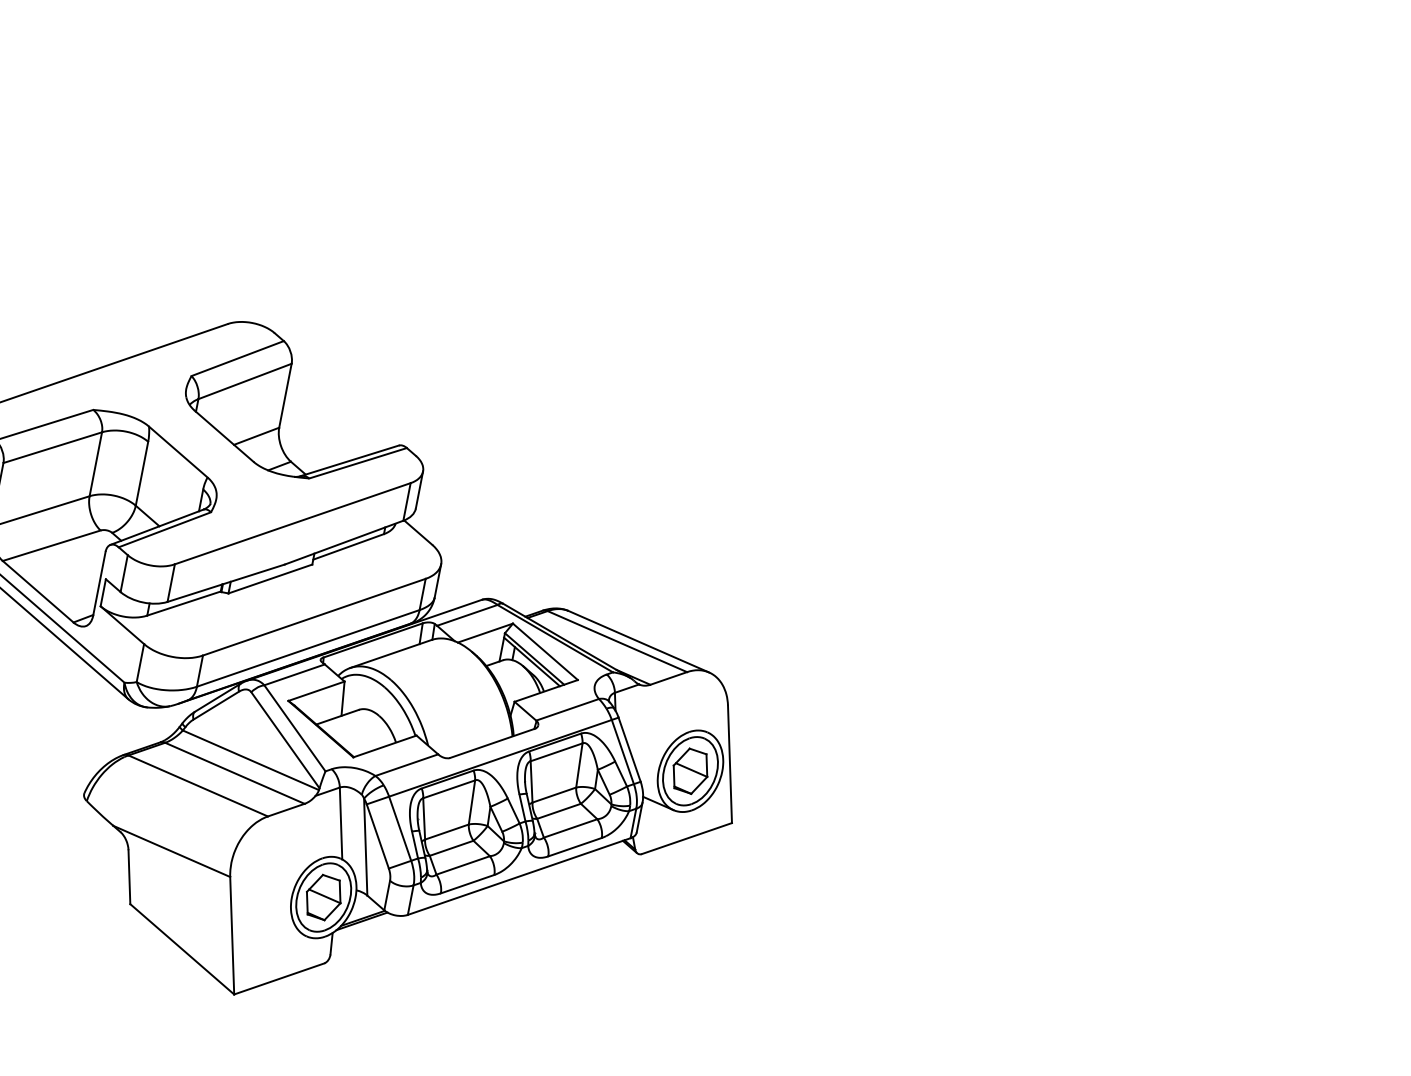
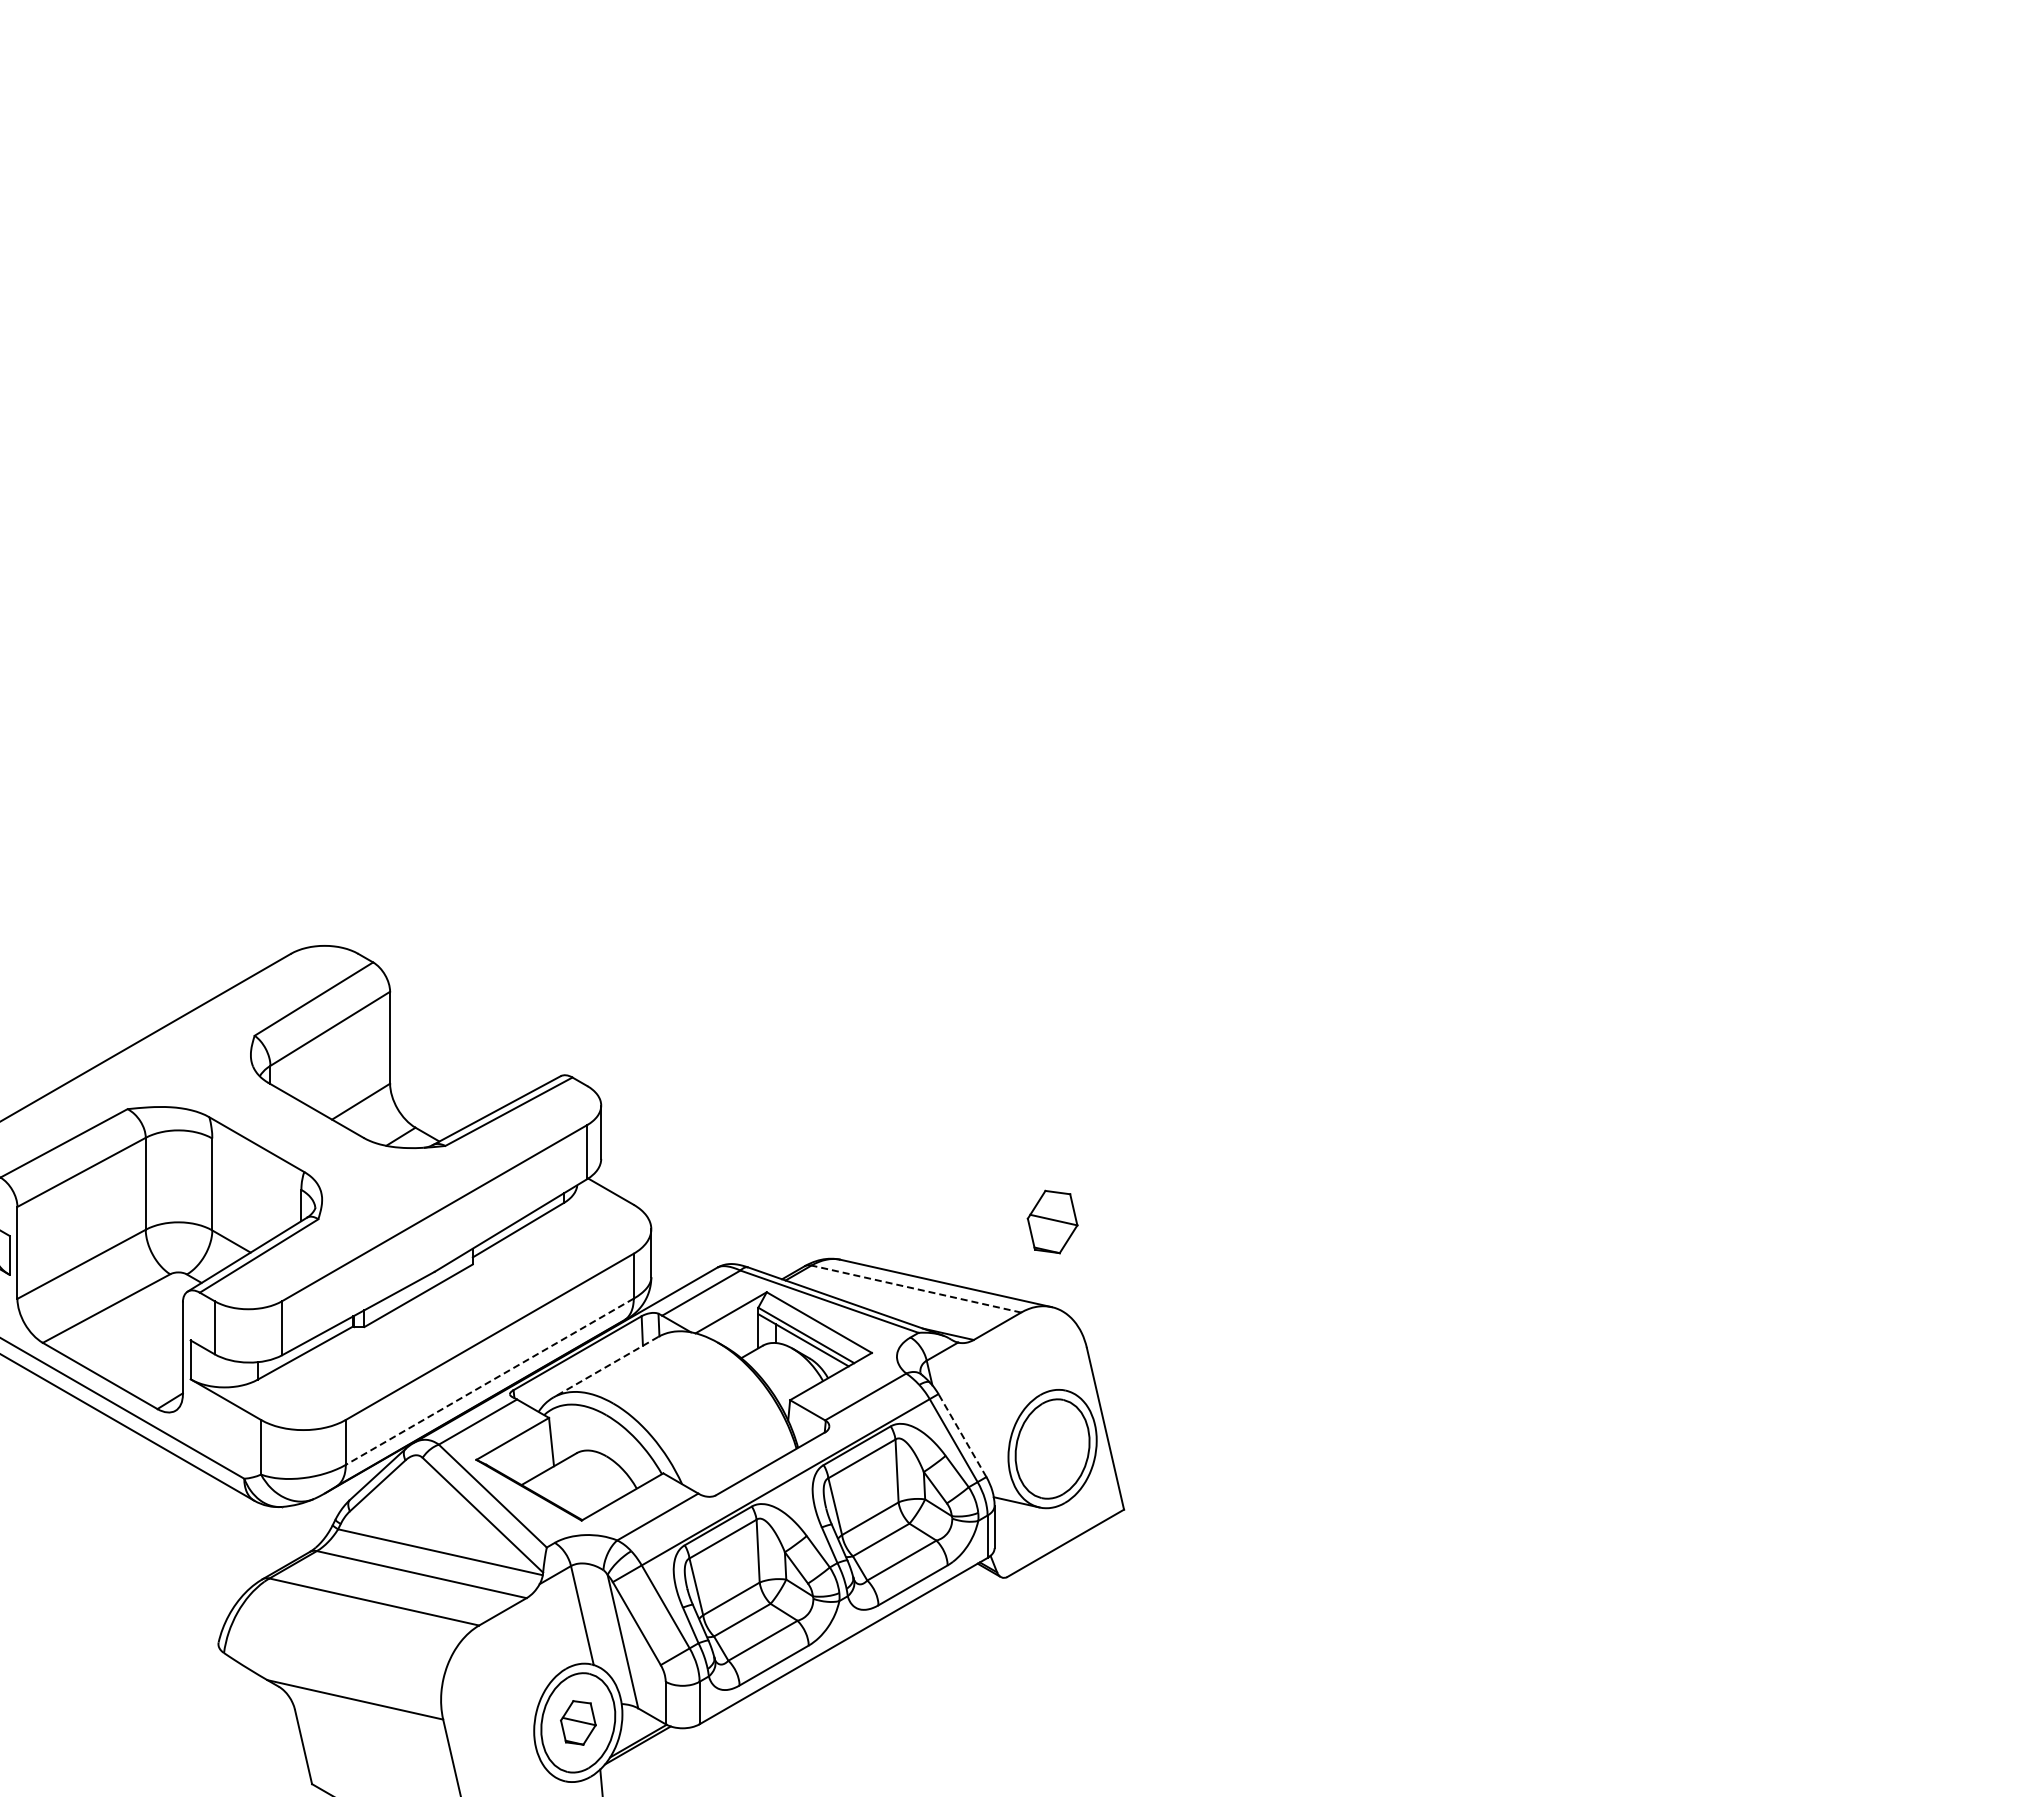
line: (616, 641) -> (915, 1288), solid -> dashed
line: (307, 648) -> (489, 1382), solid -> dashed
line: (390, 654) -> (605, 1367), solid -> dashed
line: (629, 749) -> (962, 1435), solid -> dashed
part: (690, 770) -> (1052, 1221), moved
part: (323, 897) -> (578, 1722), size x0.7

